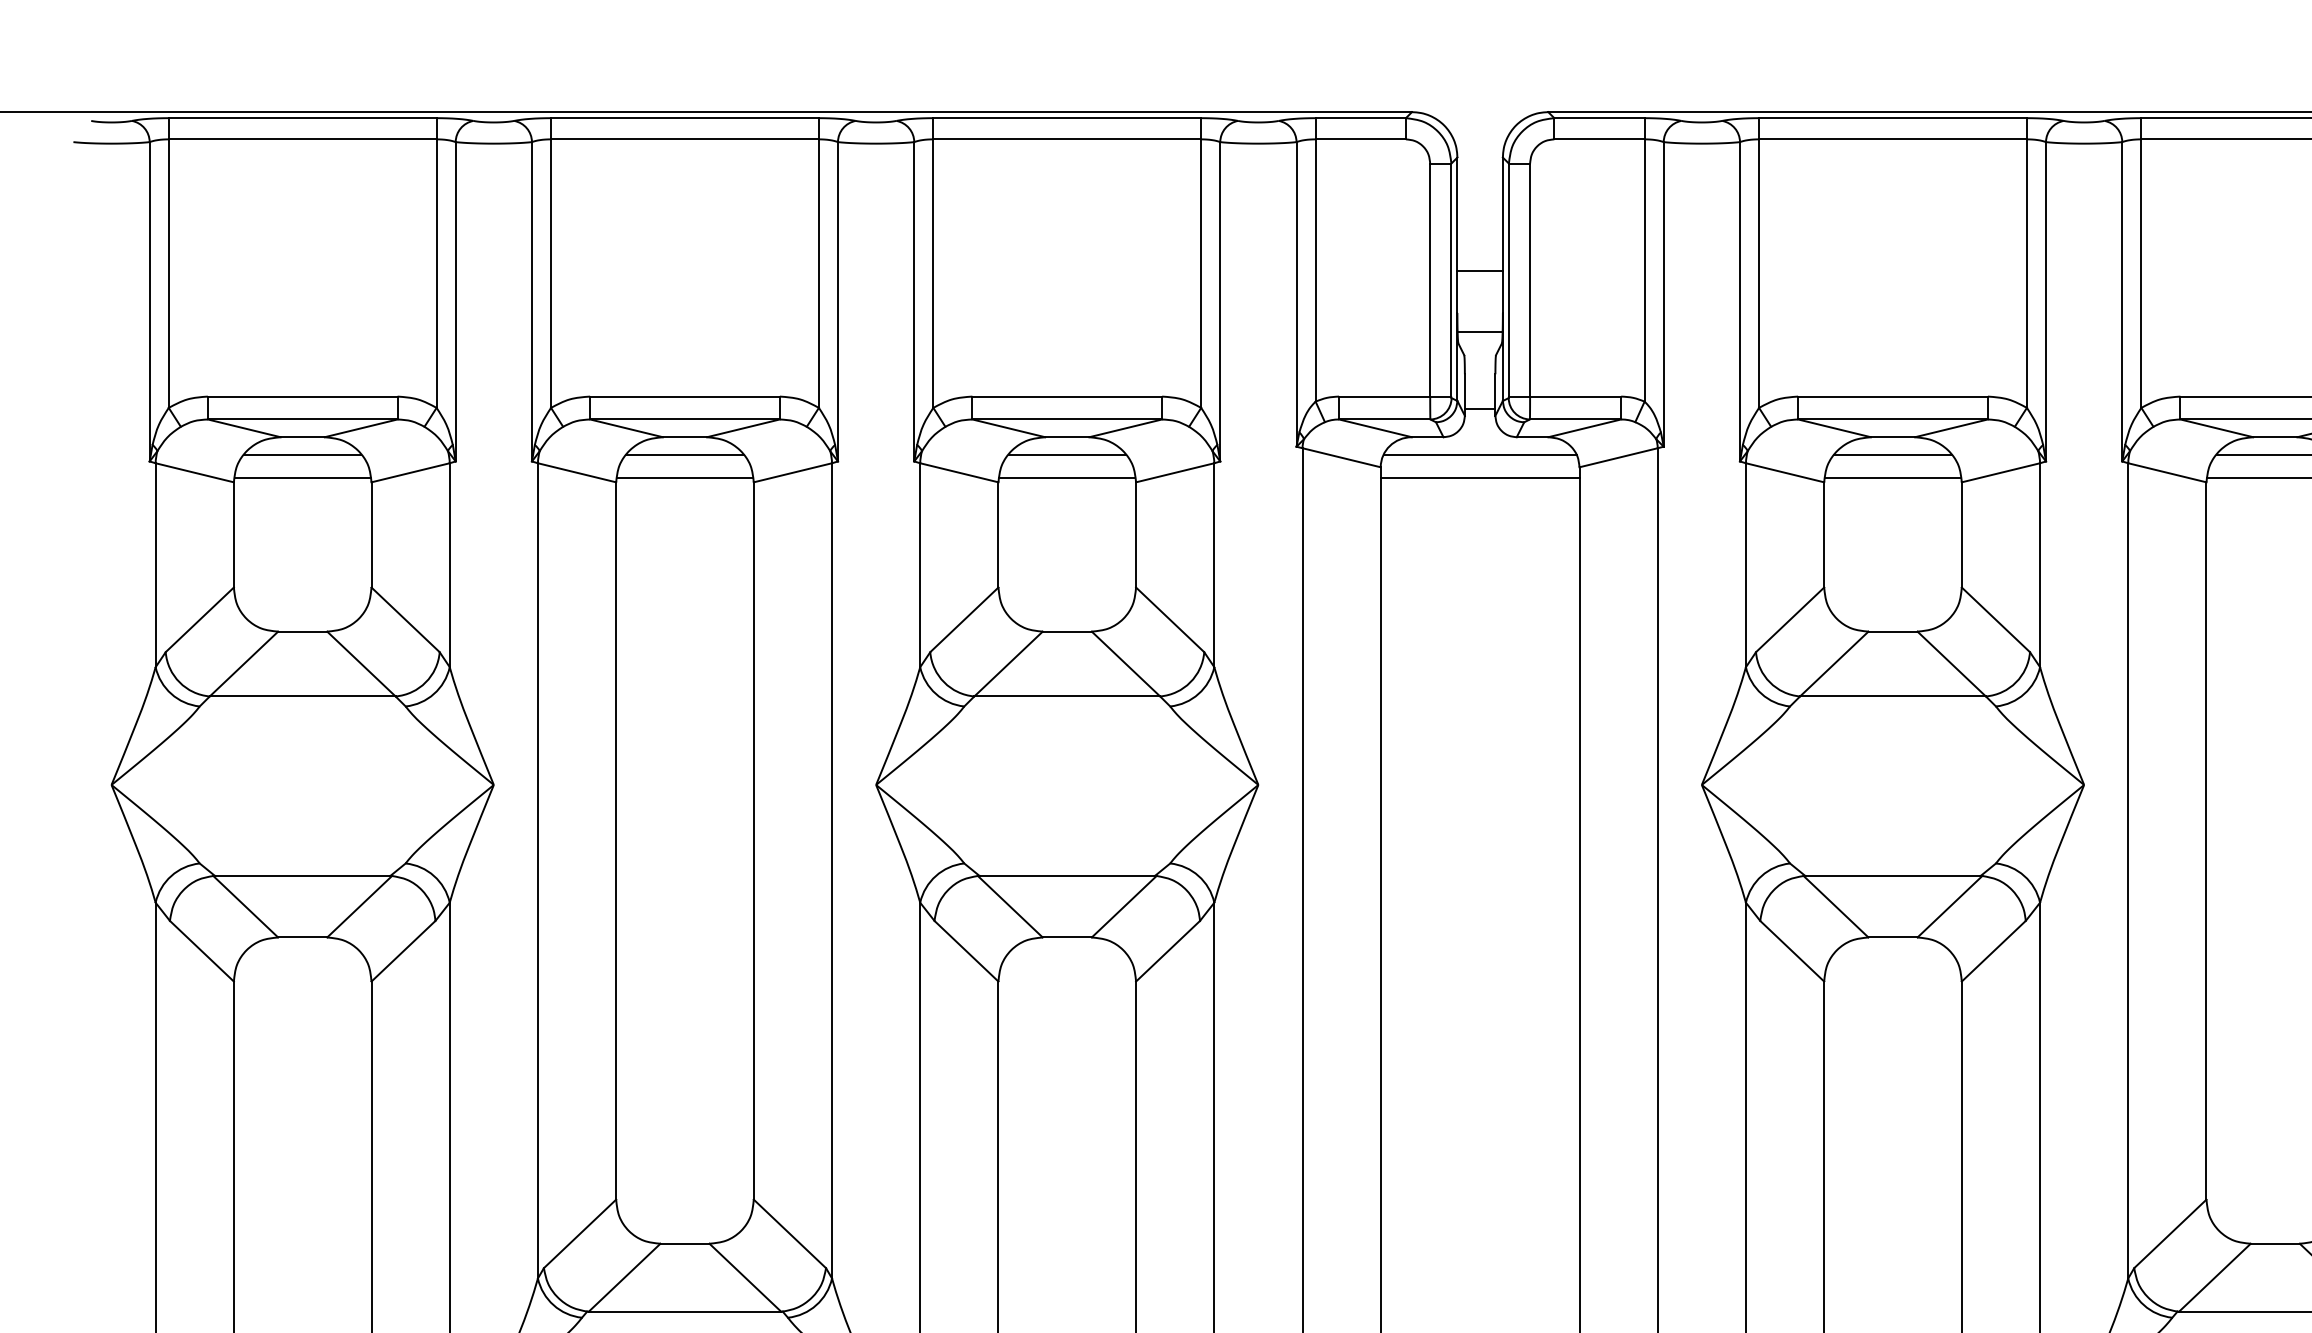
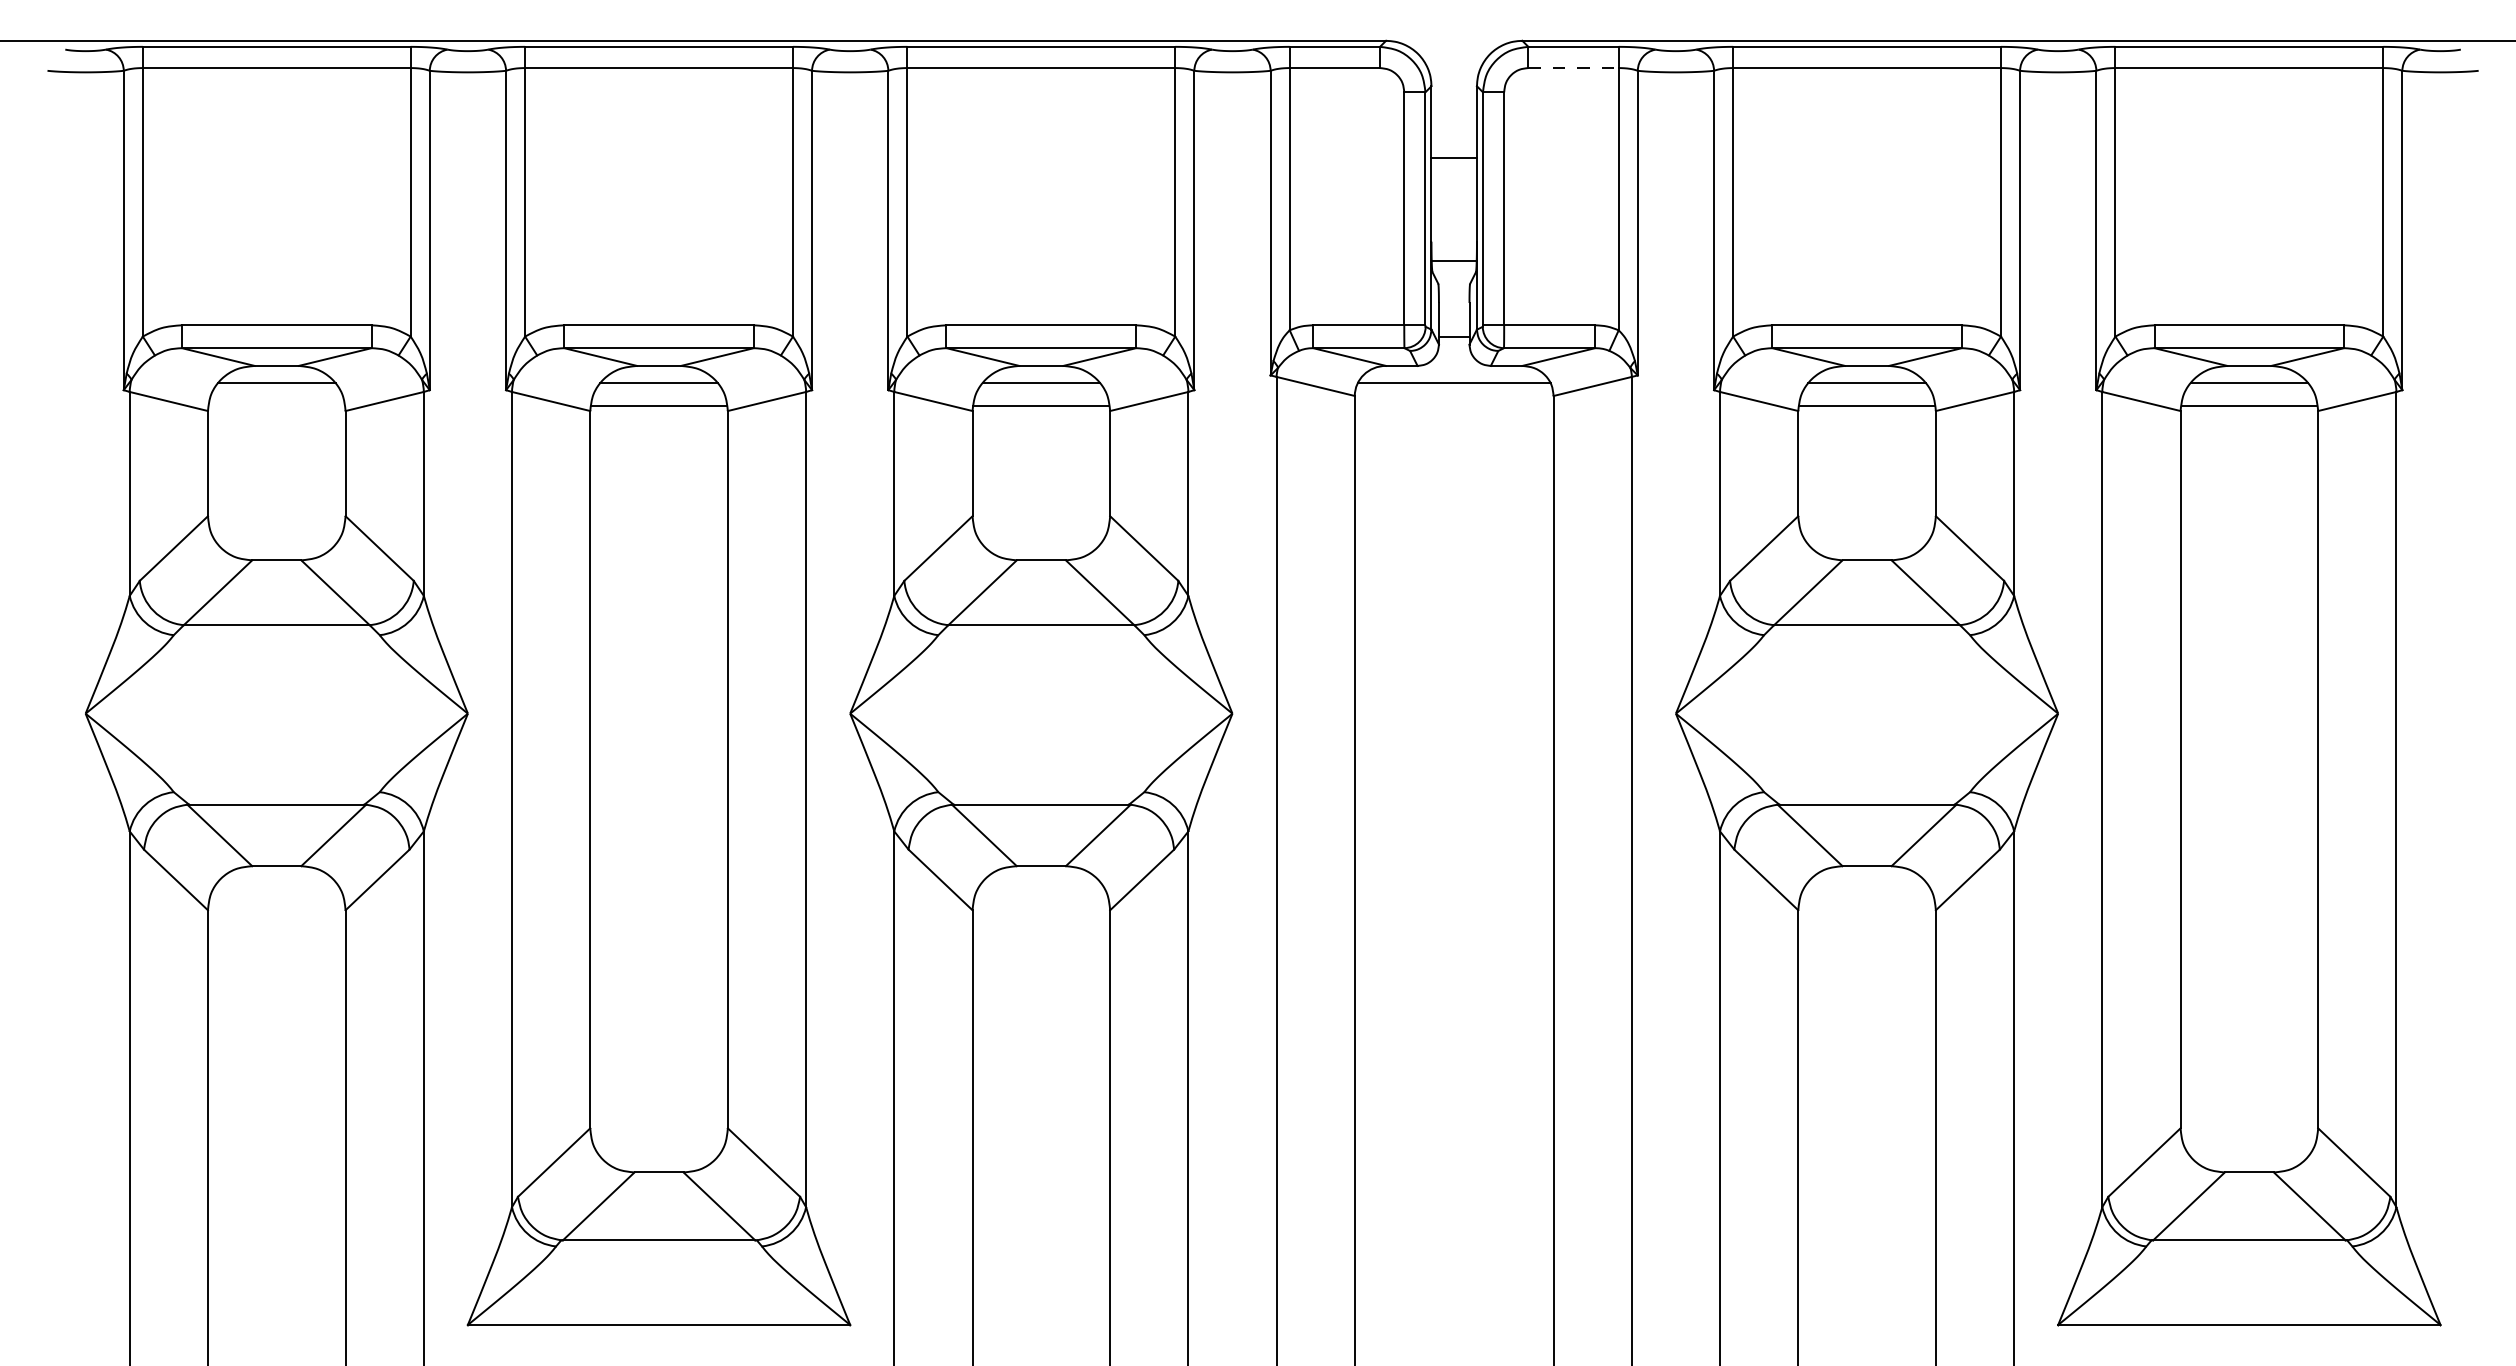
line: (1600, 139) -> (1574, 68), solid -> dashed
line: (1479, 270) -> (1453, 157), moved
line: (302, 477) -> (276, 406), removed
line: (1479, 477) -> (1453, 406), removed

